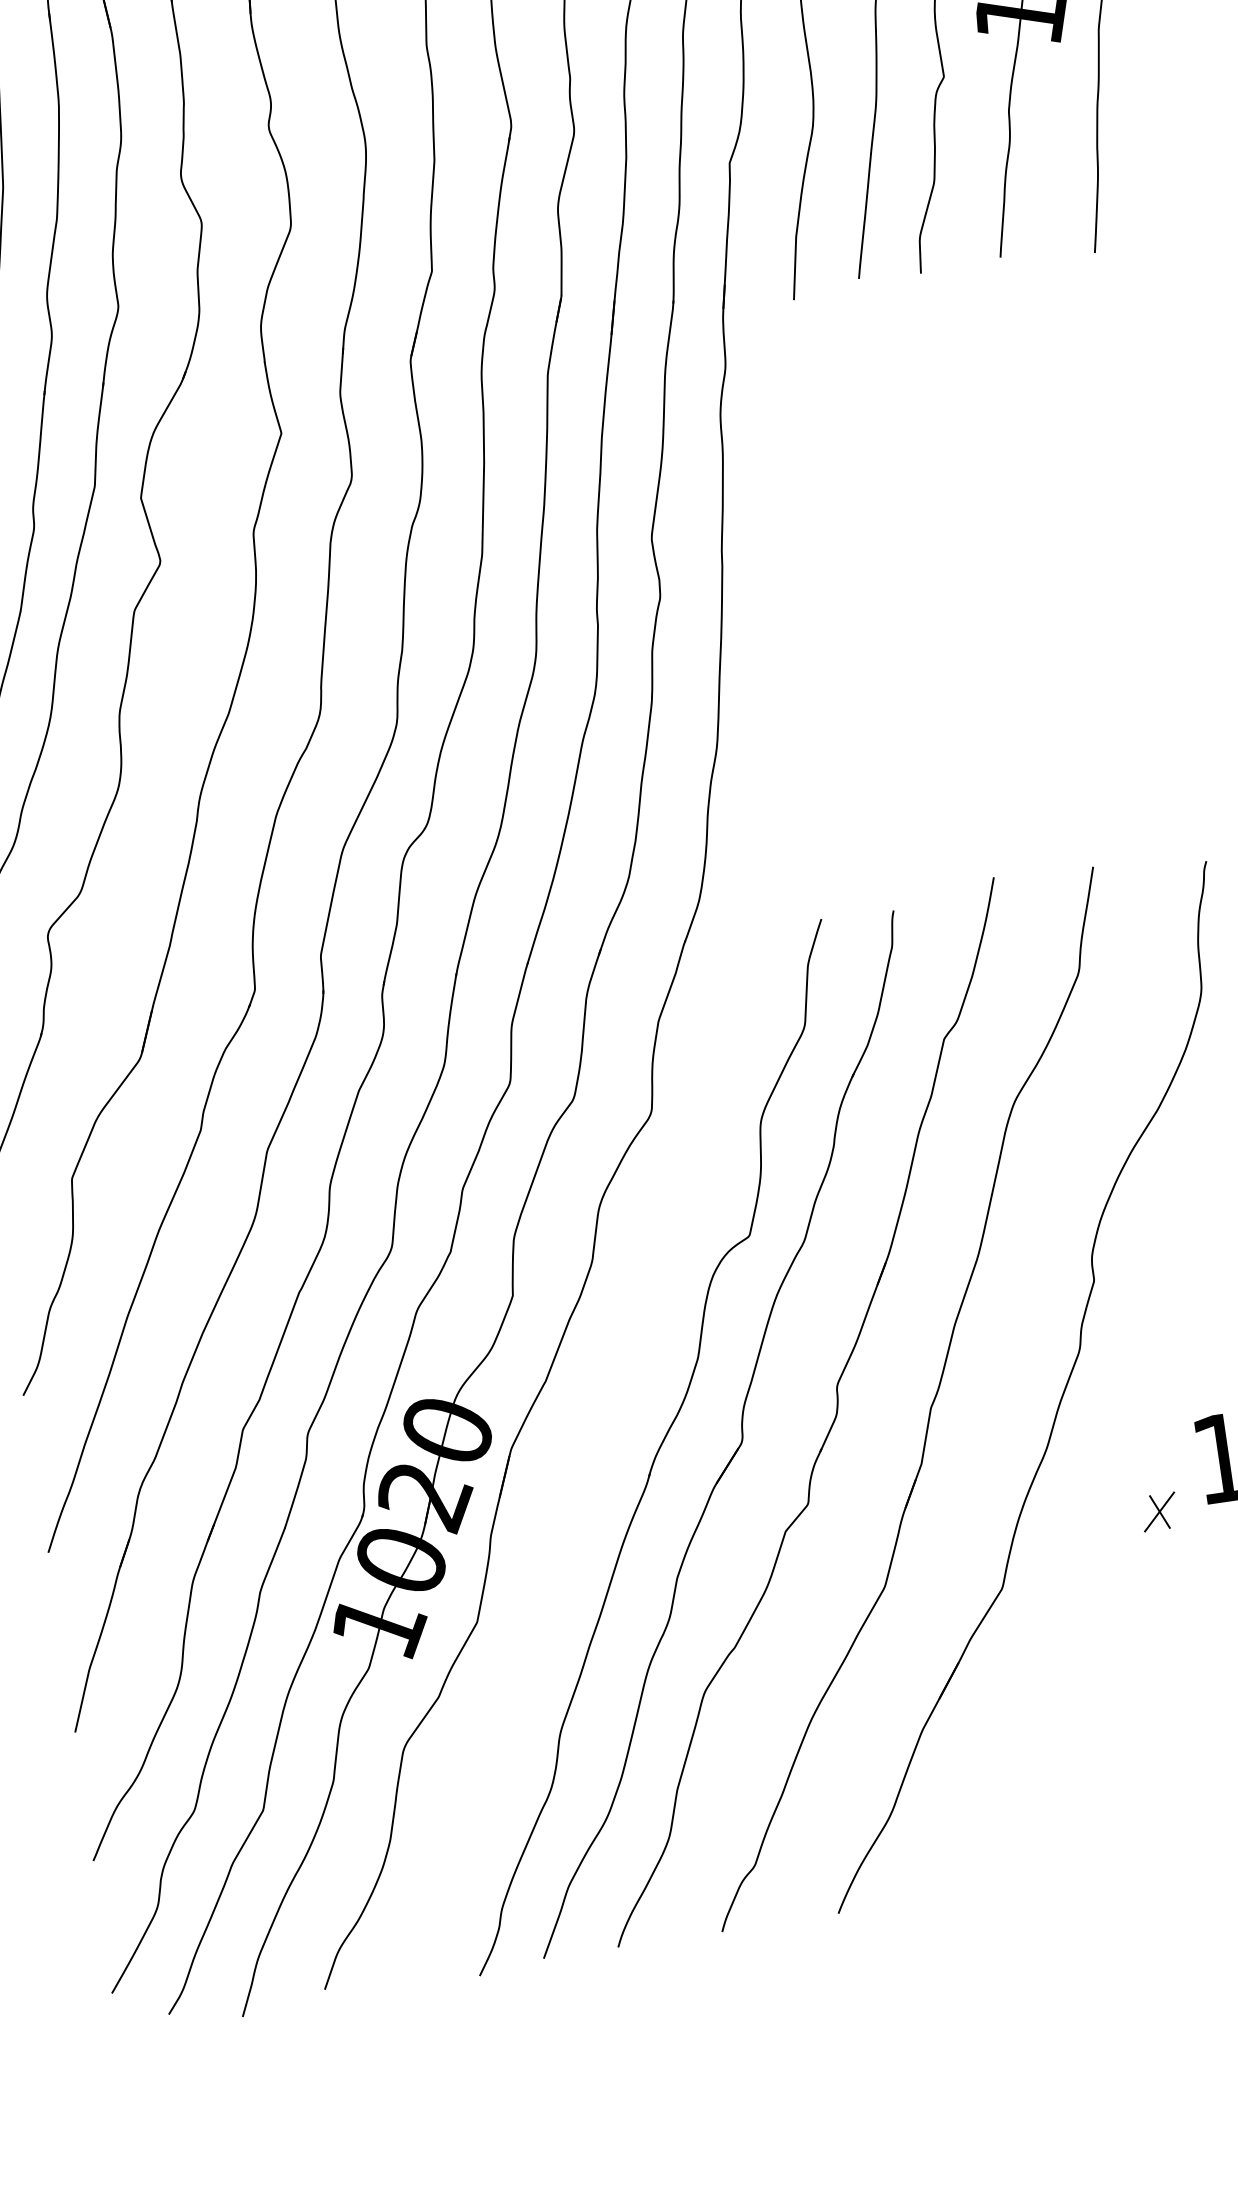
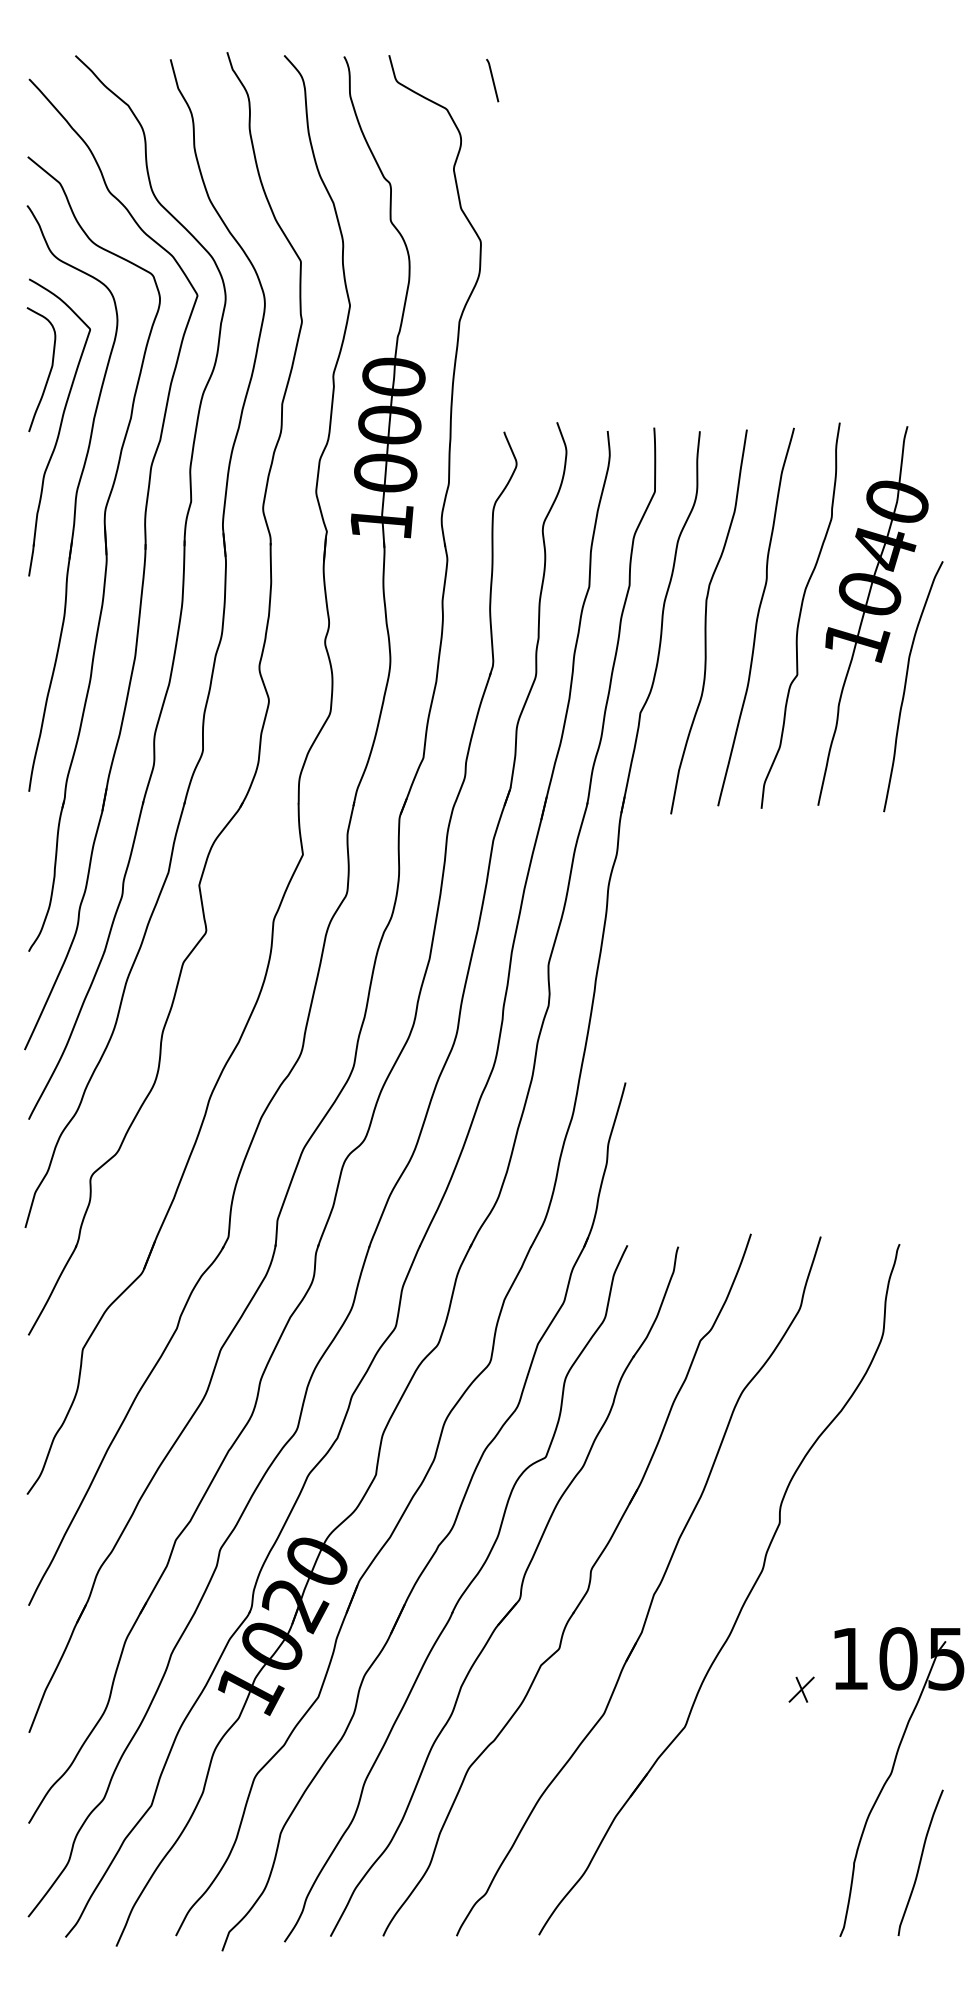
part: (626, 1364) -> (447, 1533), added

